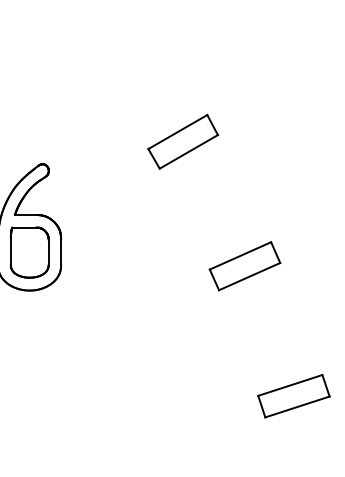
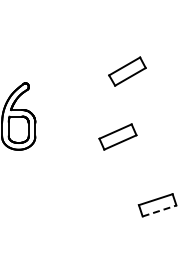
part: (183, 141) -> (127, 71), moved
part: (244, 265) -> (117, 136), moved
line: (297, 407) -> (159, 211), solid -> dashed

